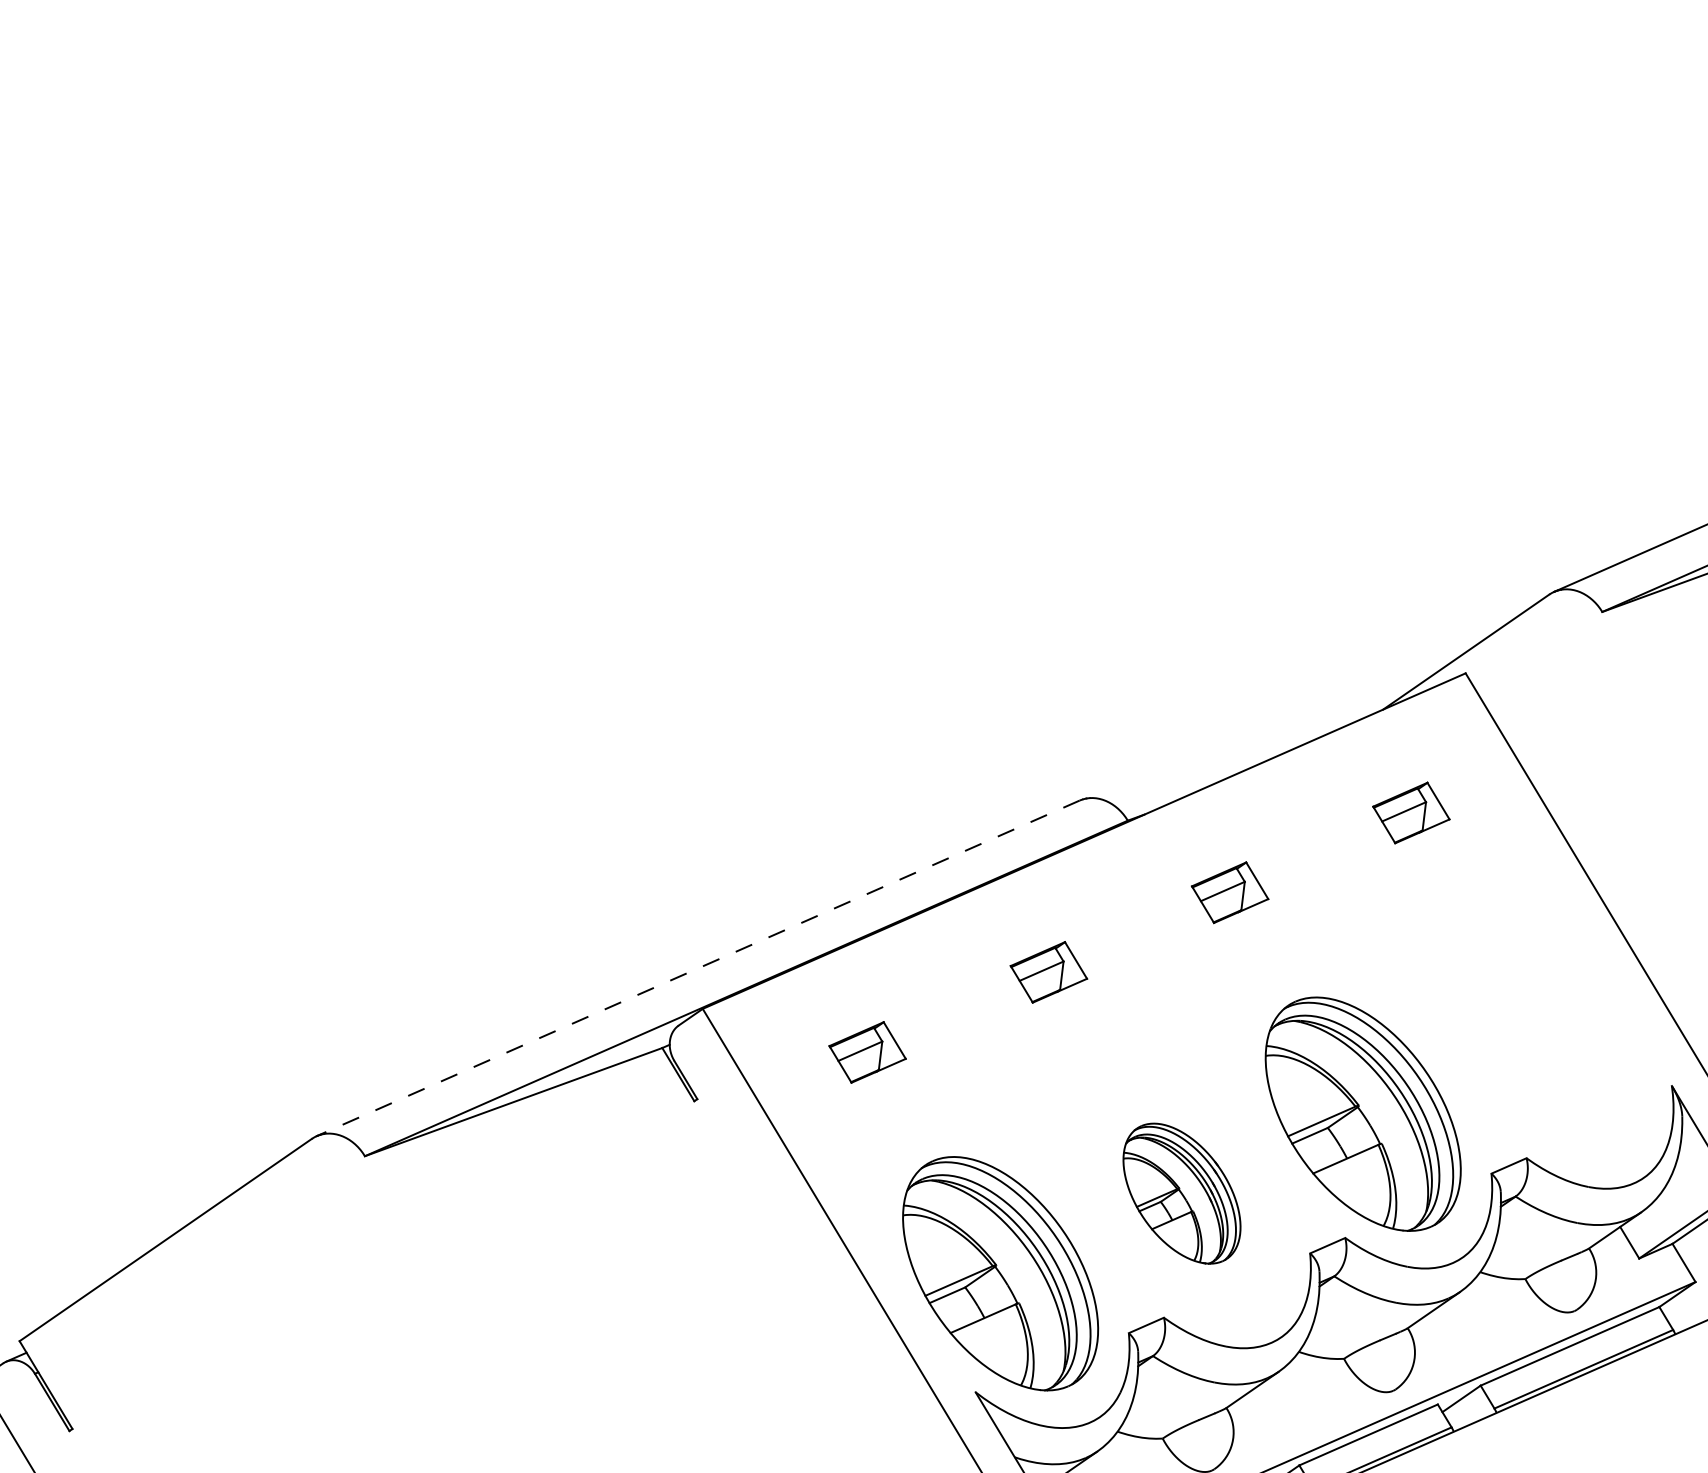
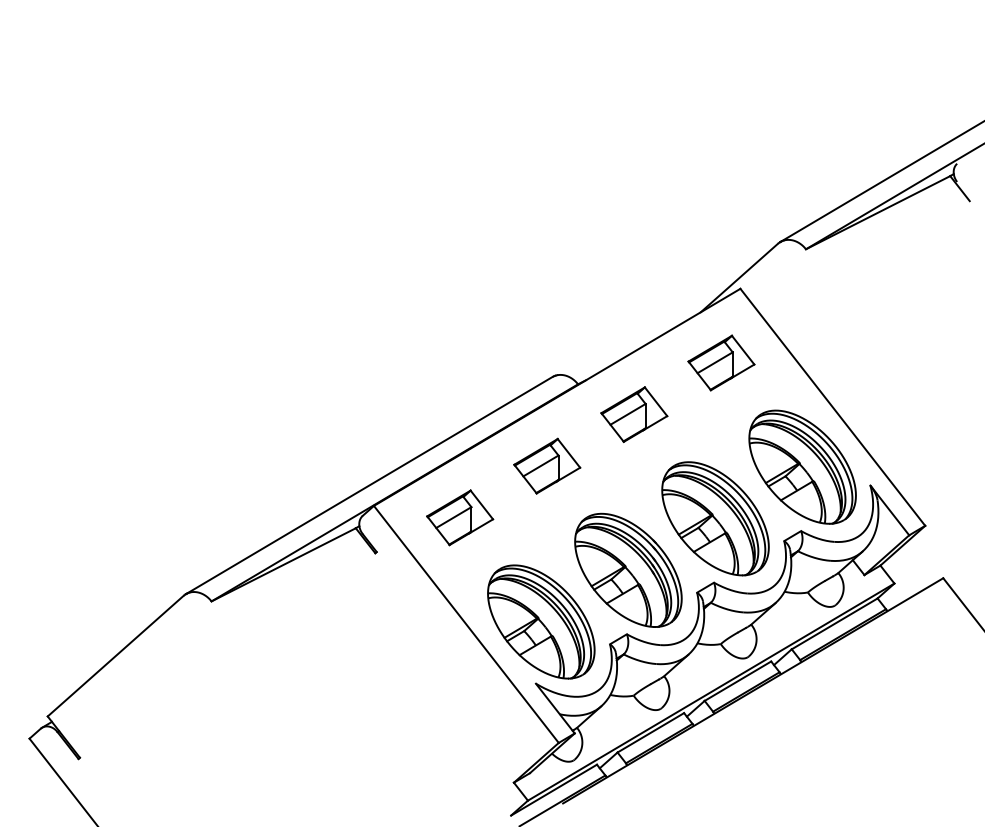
part: (1411, 812) -> (721, 362), size x1.67
part: (1230, 892) -> (634, 414), size x1.67
line: (698, 968) -> (369, 485), dashed -> solid
part: (1049, 971) -> (547, 465), size x1.67
part: (1544, 1033) -> (802, 466), added
part: (868, 1051) -> (460, 517), size x1.67
part: (1182, 1192) -> (628, 569), size x1.67

